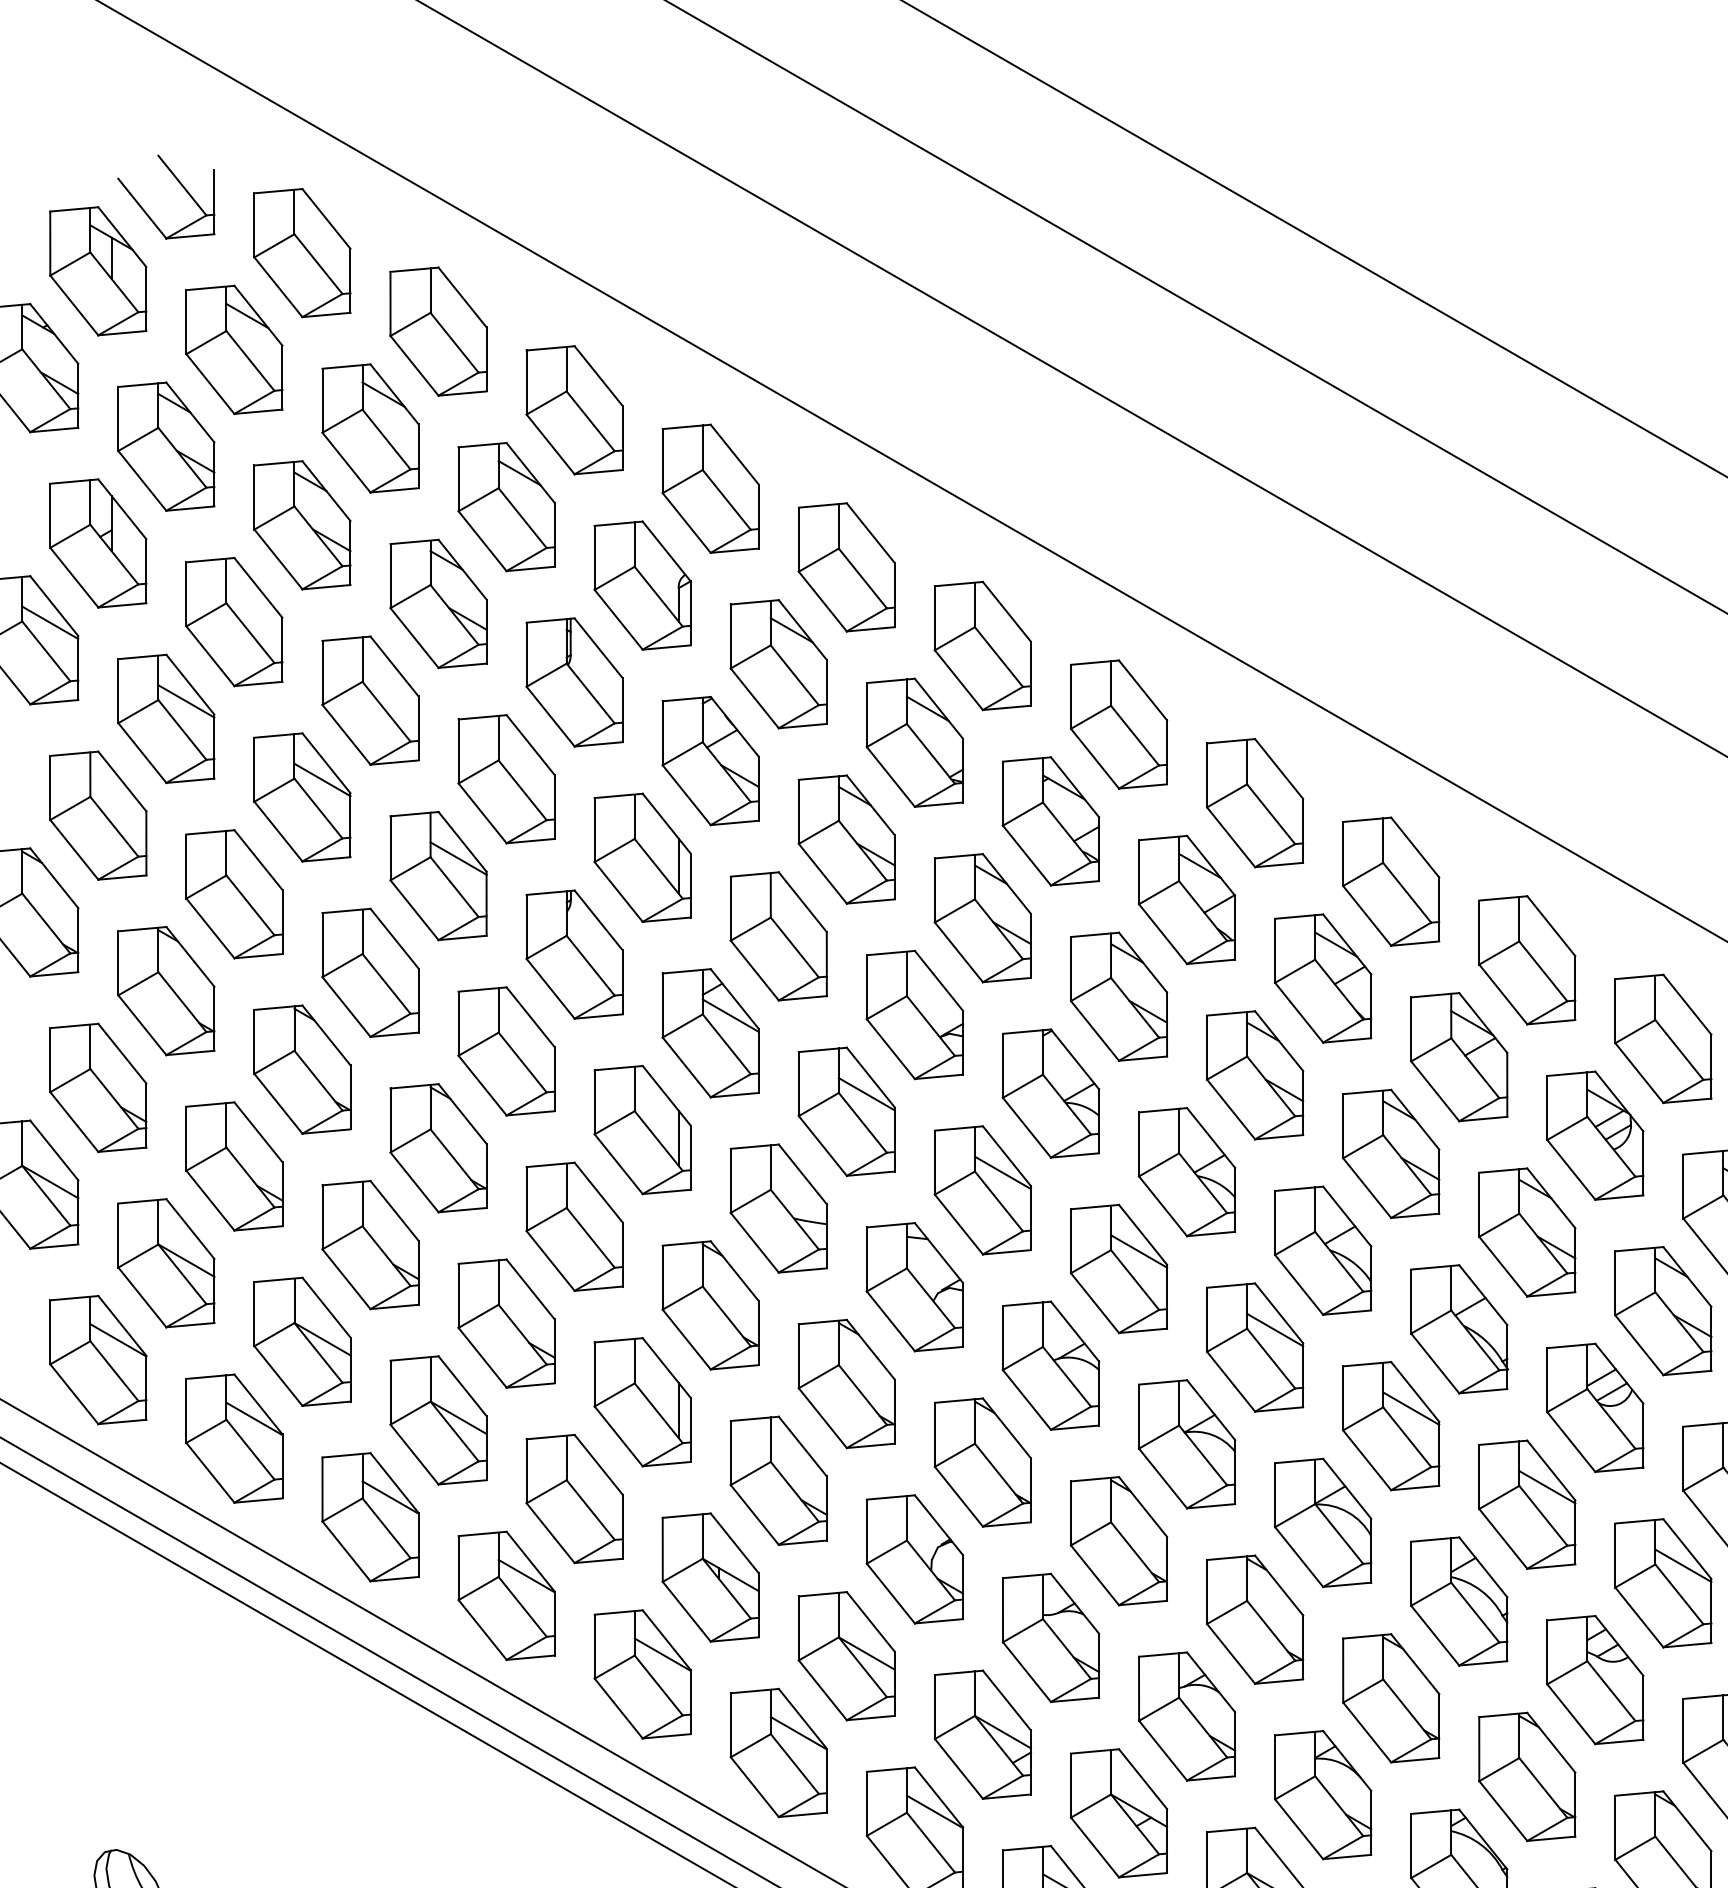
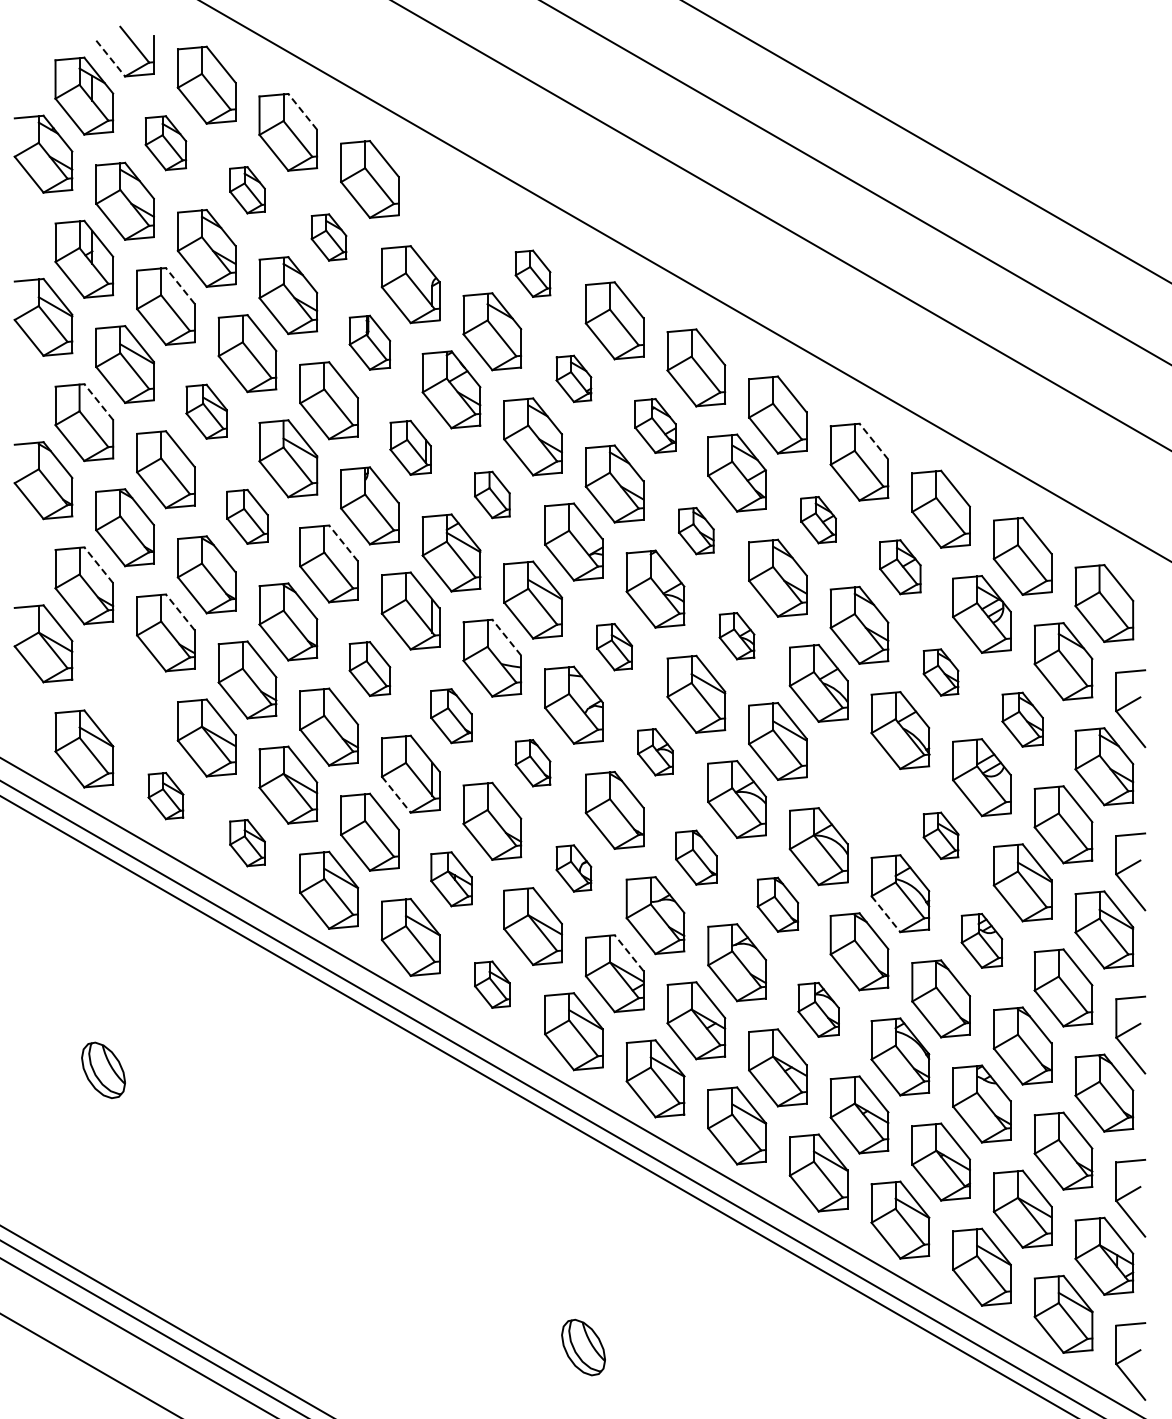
line: (141, 208) -> (110, 58), solid -> dashed
line: (462, 296) -> (302, 111), solid -> dashed
part: (233, 348) -> (165, 142), size x0.7
part: (370, 426) -> (247, 189), size x0.6
part: (710, 488) -> (451, 226), removed
part: (505, 507) -> (328, 237), size x0.6
part: (845, 567) -> (532, 273), size x0.6
line: (258, 587) -> (180, 285), solid -> dashed
part: (573, 682) -> (369, 342), size x0.7
part: (914, 742) -> (573, 378), size x0.6
line: (121, 782) -> (98, 402), solid -> dashed
part: (302, 797) -> (206, 411), size x0.7
part: (1050, 820) -> (655, 425), size x0.7
line: (1414, 847) -> (873, 441), solid -> dashed
part: (642, 857) -> (410, 447), size x0.7
part: (779, 935) -> (492, 494), size x0.6
part: (370, 972) -> (247, 516), size x0.7
part: (1322, 977) -> (818, 519), size x0.6
part: (1119, 995) -> (696, 530), size x0.6
line: (530, 1017) -> (343, 543), solid -> dashed
line: (121, 1054) -> (98, 565), solid -> dashed
part: (1459, 1055) -> (900, 566), size x0.7
line: (258, 1132) -> (180, 612), solid -> dashed
part: (1185, 1170) -> (736, 635), size x0.6
line: (802, 1174) -> (506, 637), solid -> dashed
part: (982, 1189) -> (614, 646), size x0.6
part: (573, 1225) -> (369, 668), size x0.7
part: (1526, 1232) -> (940, 672), size x0.6
part: (166, 1262) -> (125, 690), removed
part: (710, 1304) -> (451, 715), size x0.7
part: (1662, 1310) -> (1022, 719), size x0.7
part: (1050, 1364) -> (655, 751), size x0.6
part: (845, 1382) -> (532, 762), size x0.6
part: (1391, 1426) -> (859, 788), removed
line: (618, 1436) -> (396, 794), solid -> dashed
part: (233, 1437) -> (165, 795), size x0.6
part: (1526, 1504) -> (940, 835), size x0.6
part: (370, 1516) -> (247, 842), size x0.6
part: (1119, 1541) -> (696, 857), size x0.7
part: (914, 1559) -> (573, 868), size x0.6
part: (710, 1576) -> (451, 878), size x0.7
part: (1254, 1619) -> (777, 904), size x0.7
line: (1434, 1636) -> (885, 914), solid -> dashed
part: (1594, 1679) -> (981, 940), size x0.7
line: (1007, 1701) -> (629, 953), solid -> dashed
part: (779, 1752) -> (492, 984), size x0.6
part: (1322, 1794) -> (818, 1009), size x0.7

